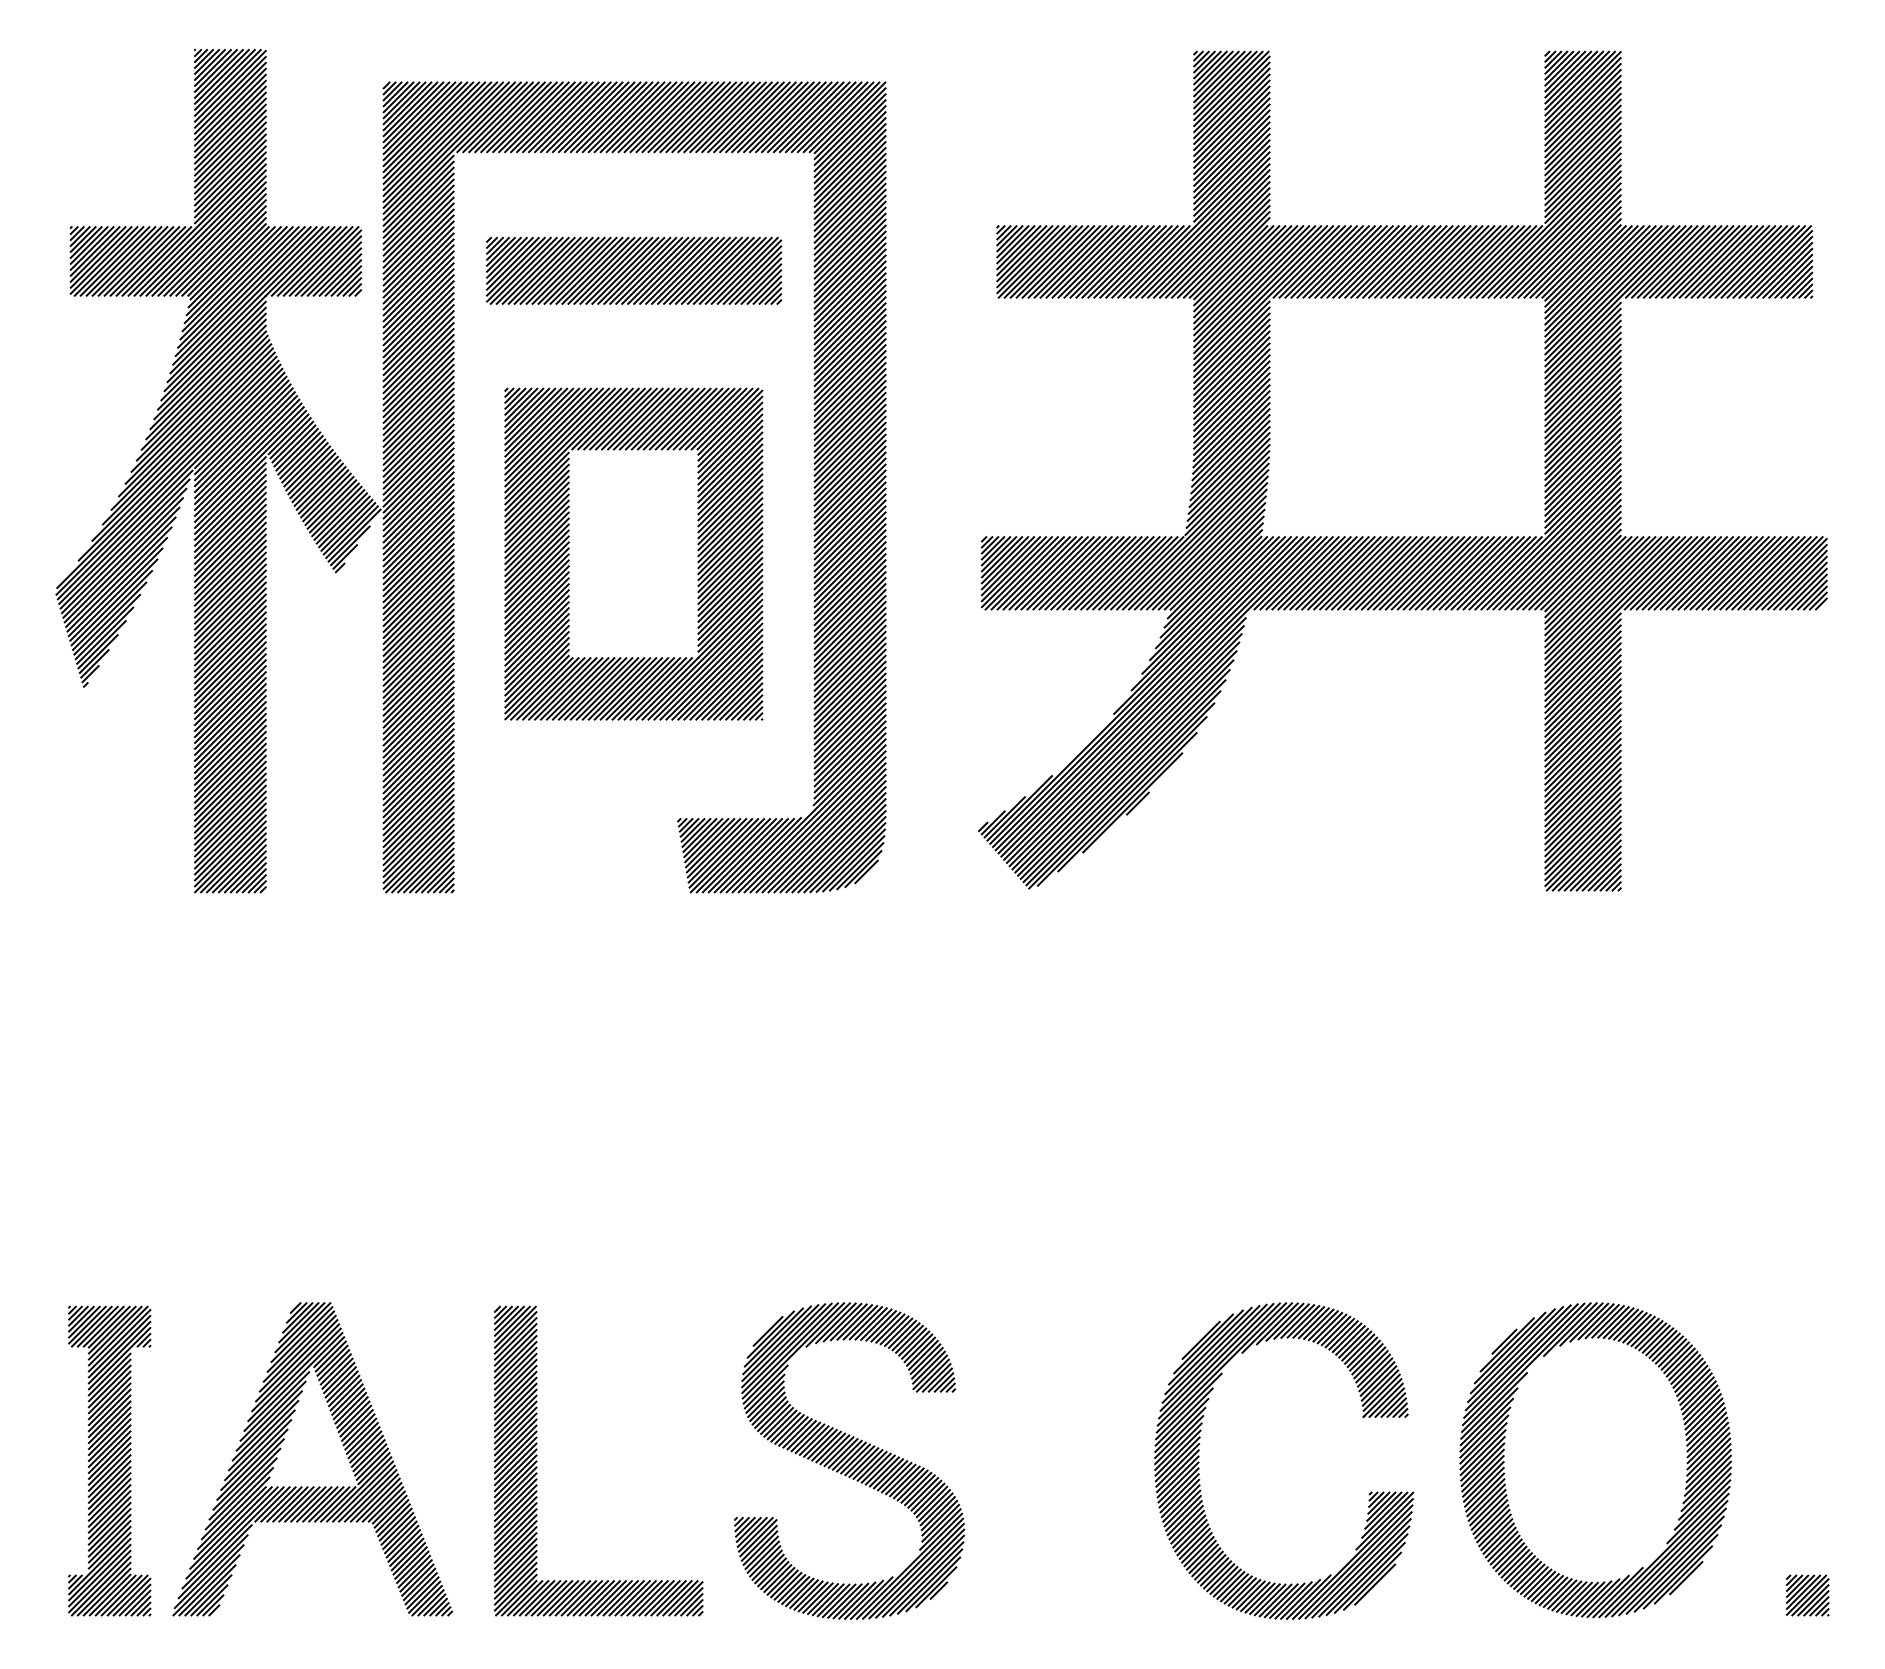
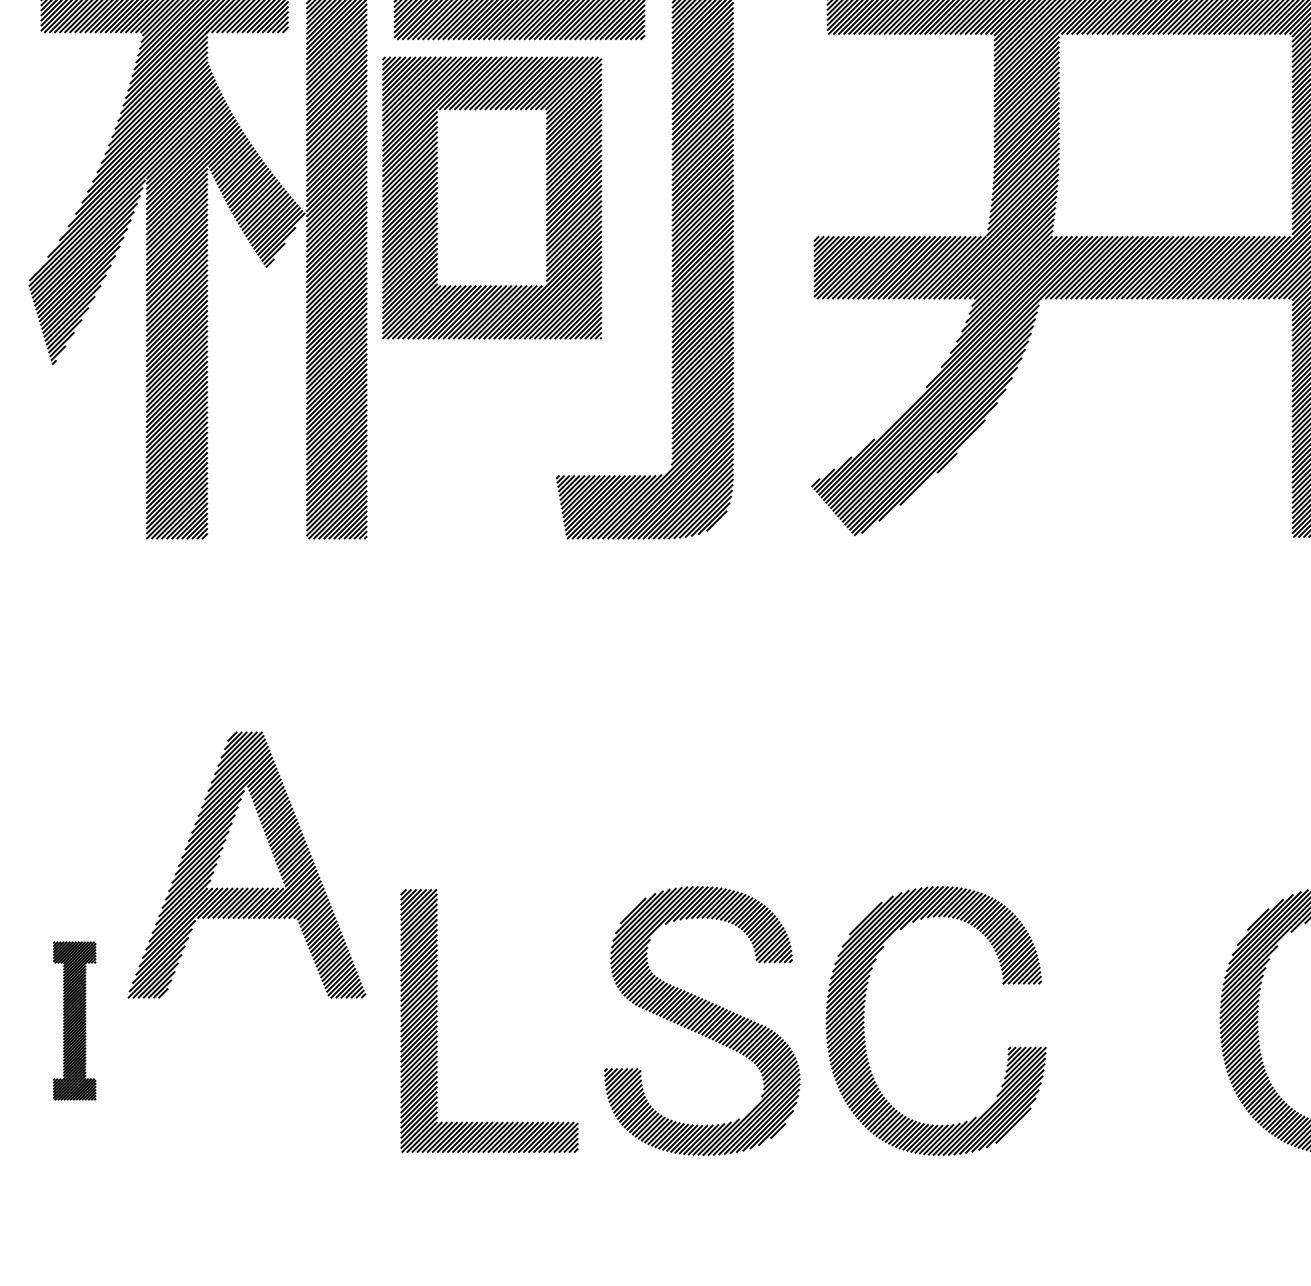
part: (569, 553) -> (437, 197), moved
part: (109, 1460) -> (74, 1020), size x0.6
part: (1199, 1462) -> (864, 1022), moved
part: (312, 1486) -> (246, 888), moved

